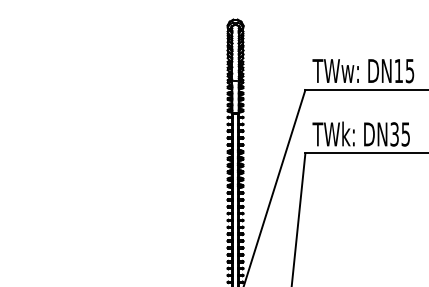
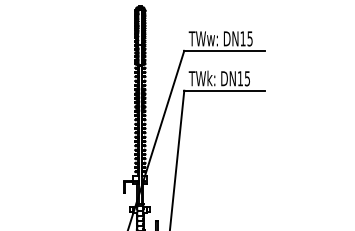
text: (393, 134) -> (239, 78), DN35 -> DN15

